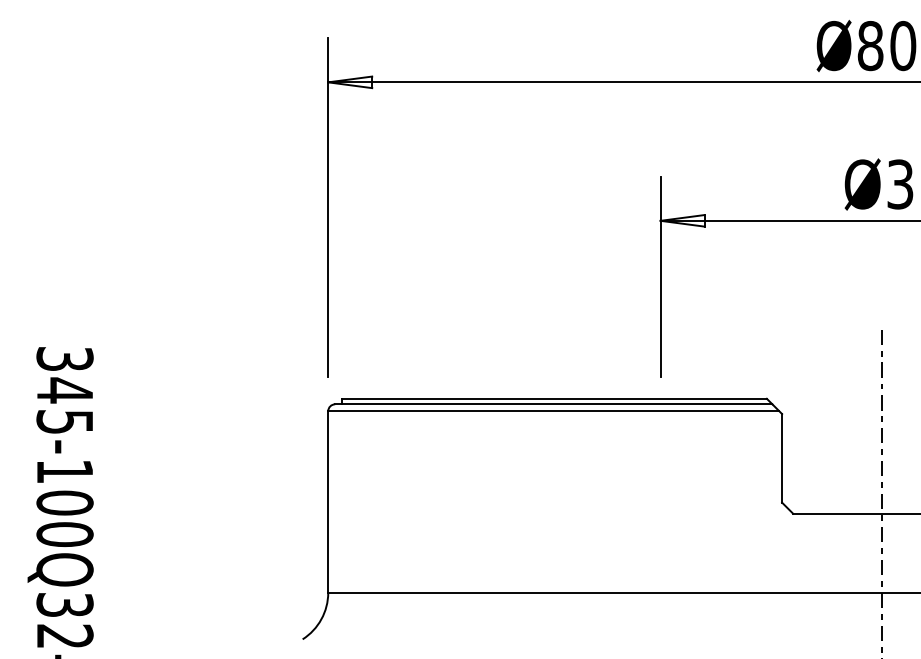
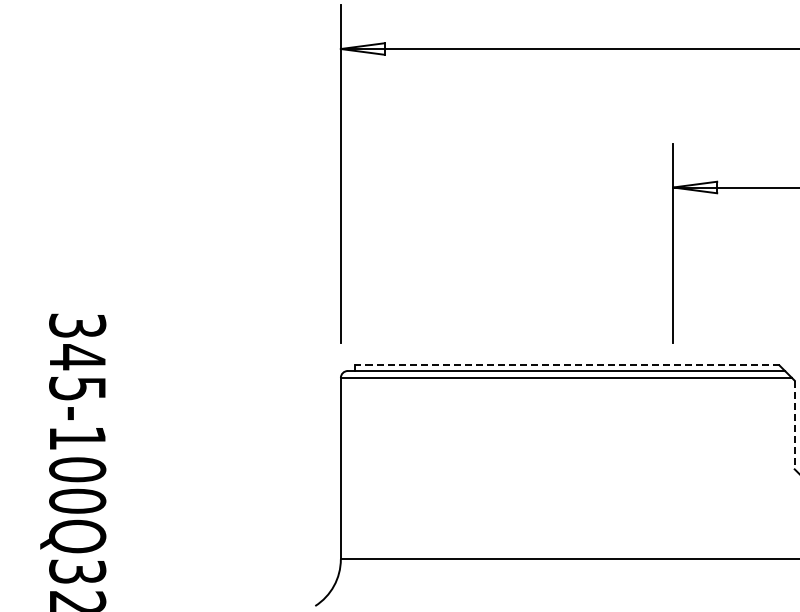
line: (553, 398) -> (566, 365), solid -> dashed
line: (782, 458) -> (795, 425), solid -> dashed

